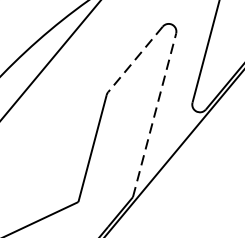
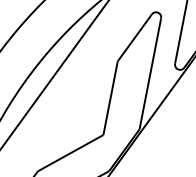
line: (134, 59) -> (134, 37), dashed -> solid
line: (154, 114) -> (150, 73), dashed -> solid

